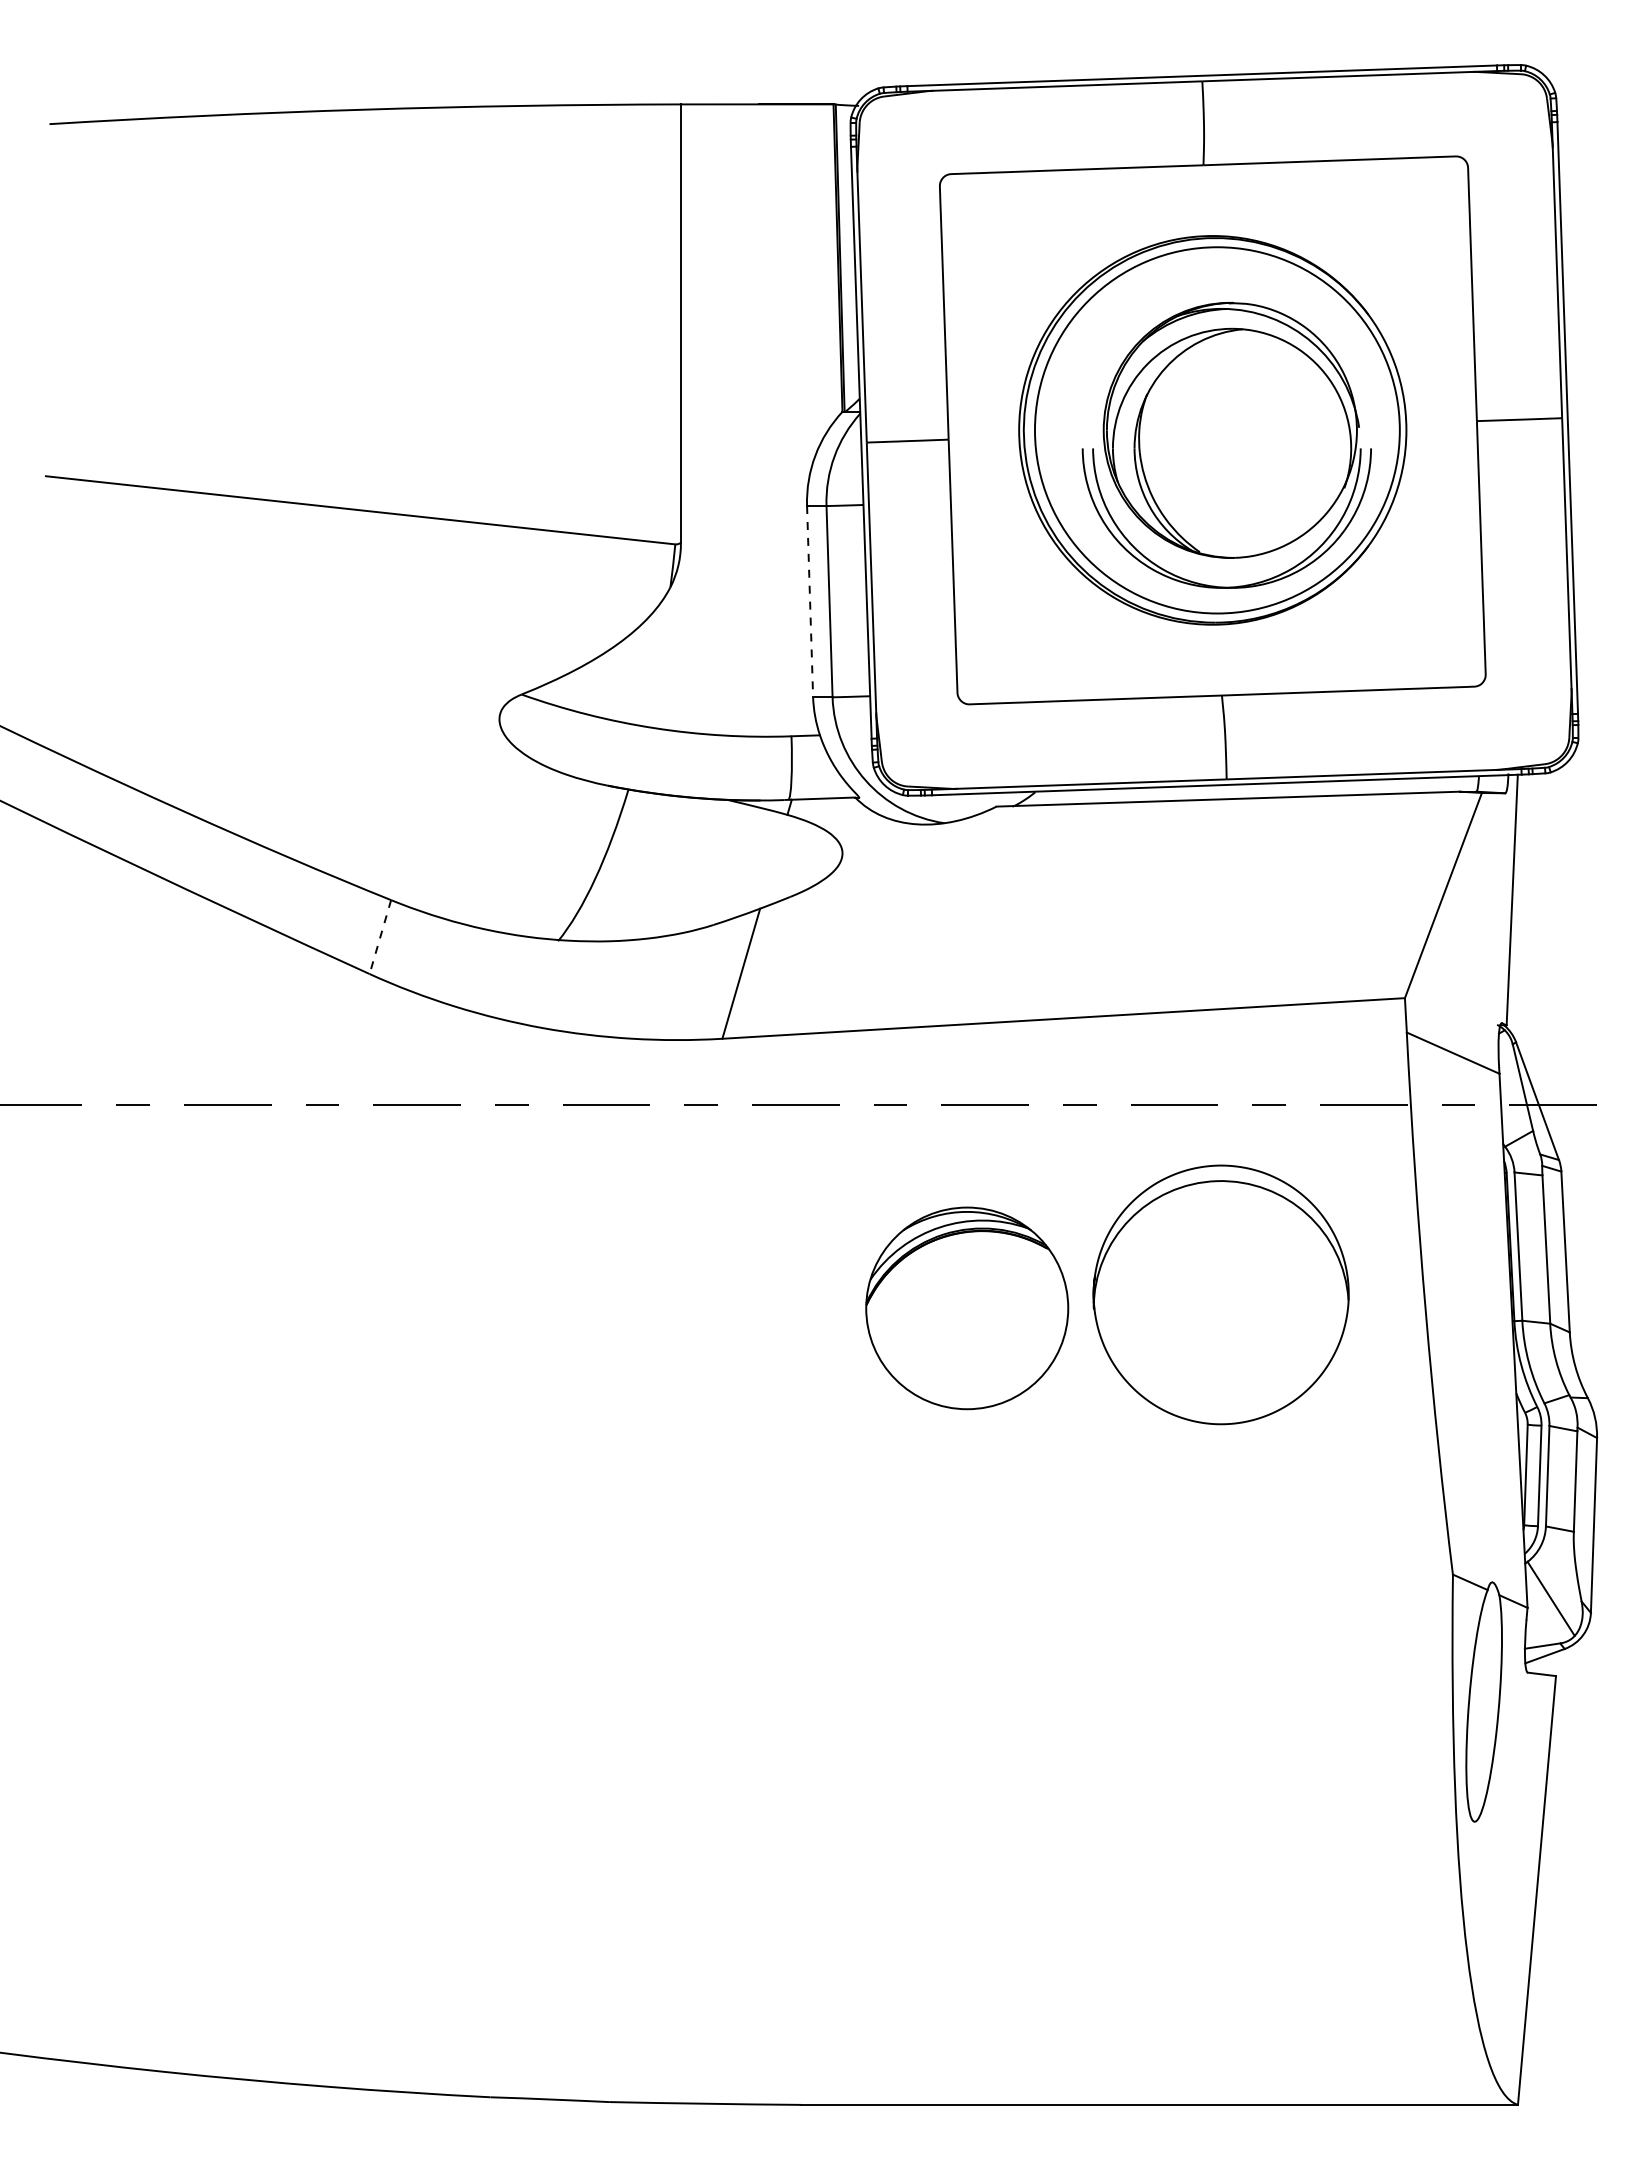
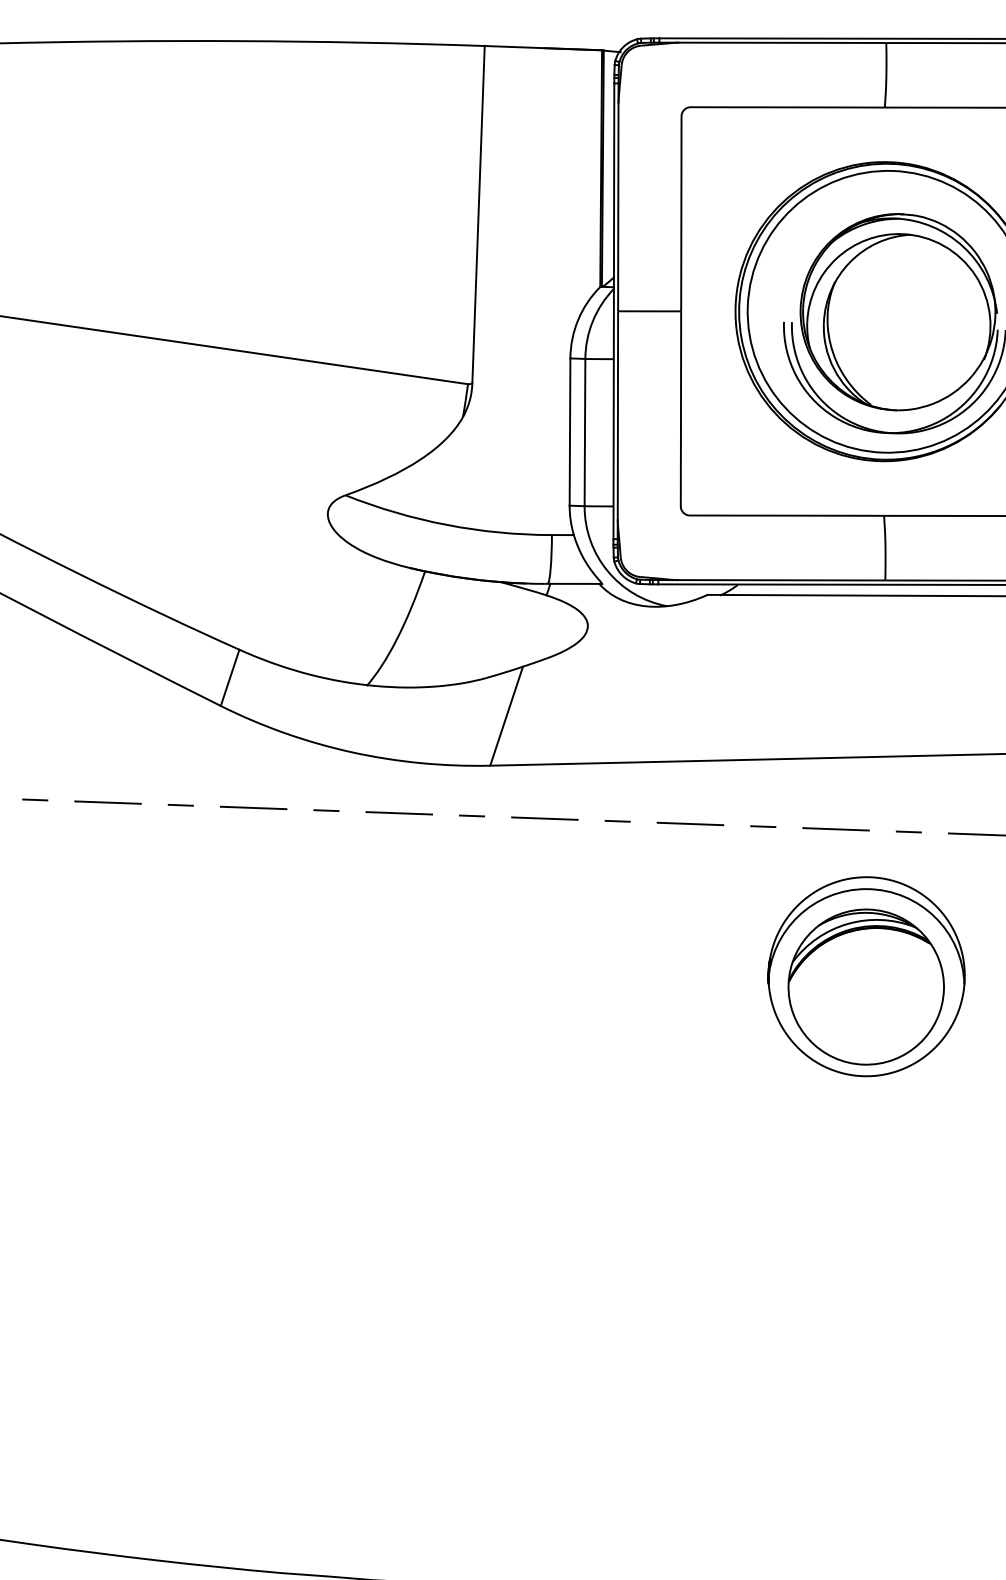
line: (810, 601) -> (570, 431), dashed -> solid
line: (380, 937) -> (230, 678), dashed -> solid
part: (967, 1308) -> (866, 987), moved

